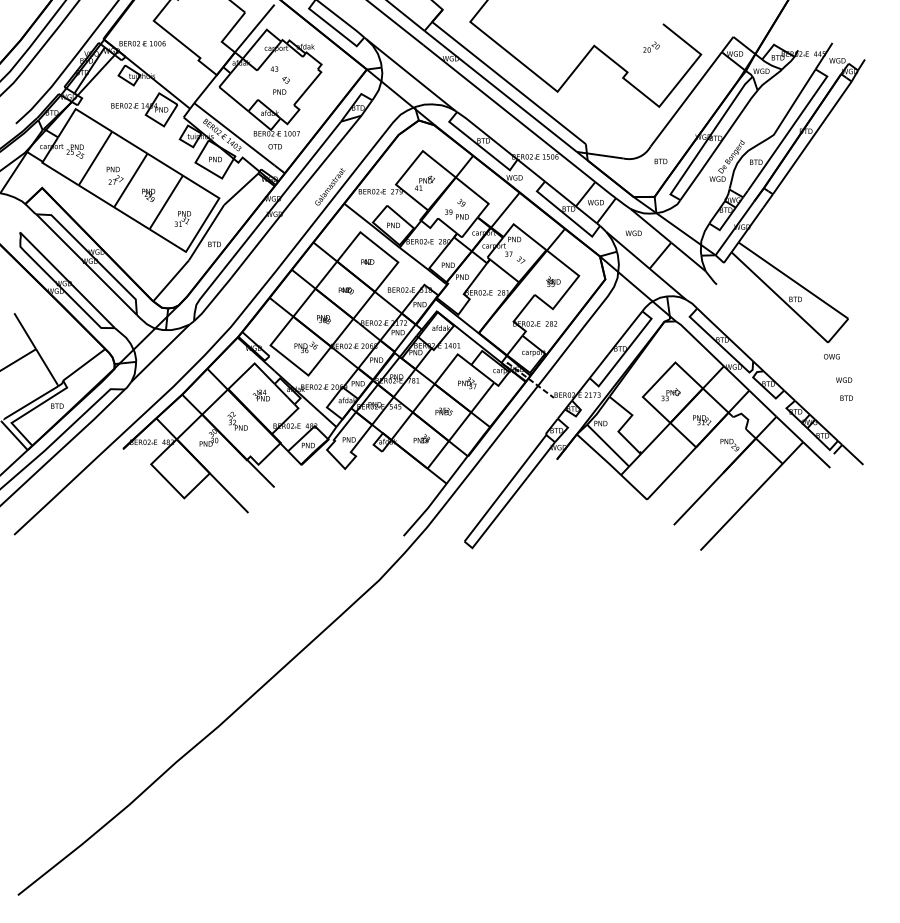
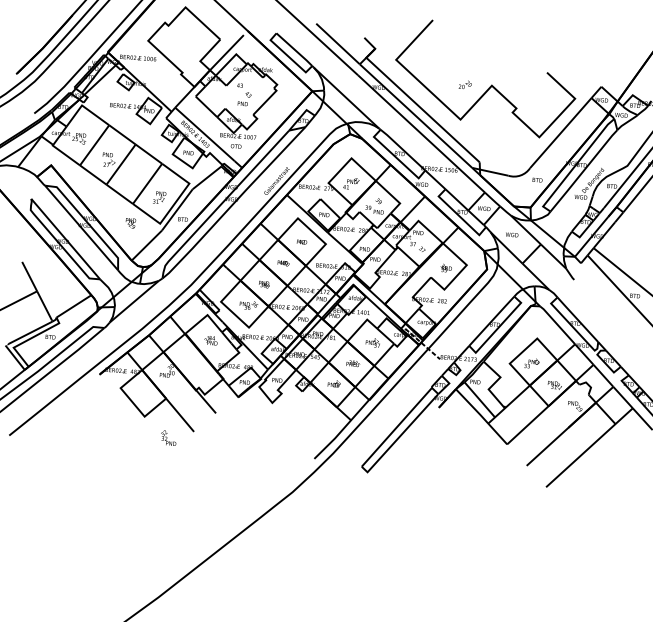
text: (651, 46) -> (465, 84), moved
text: (148, 194) -> (130, 222), moved
text: (237, 420) -> (168, 437), moved

